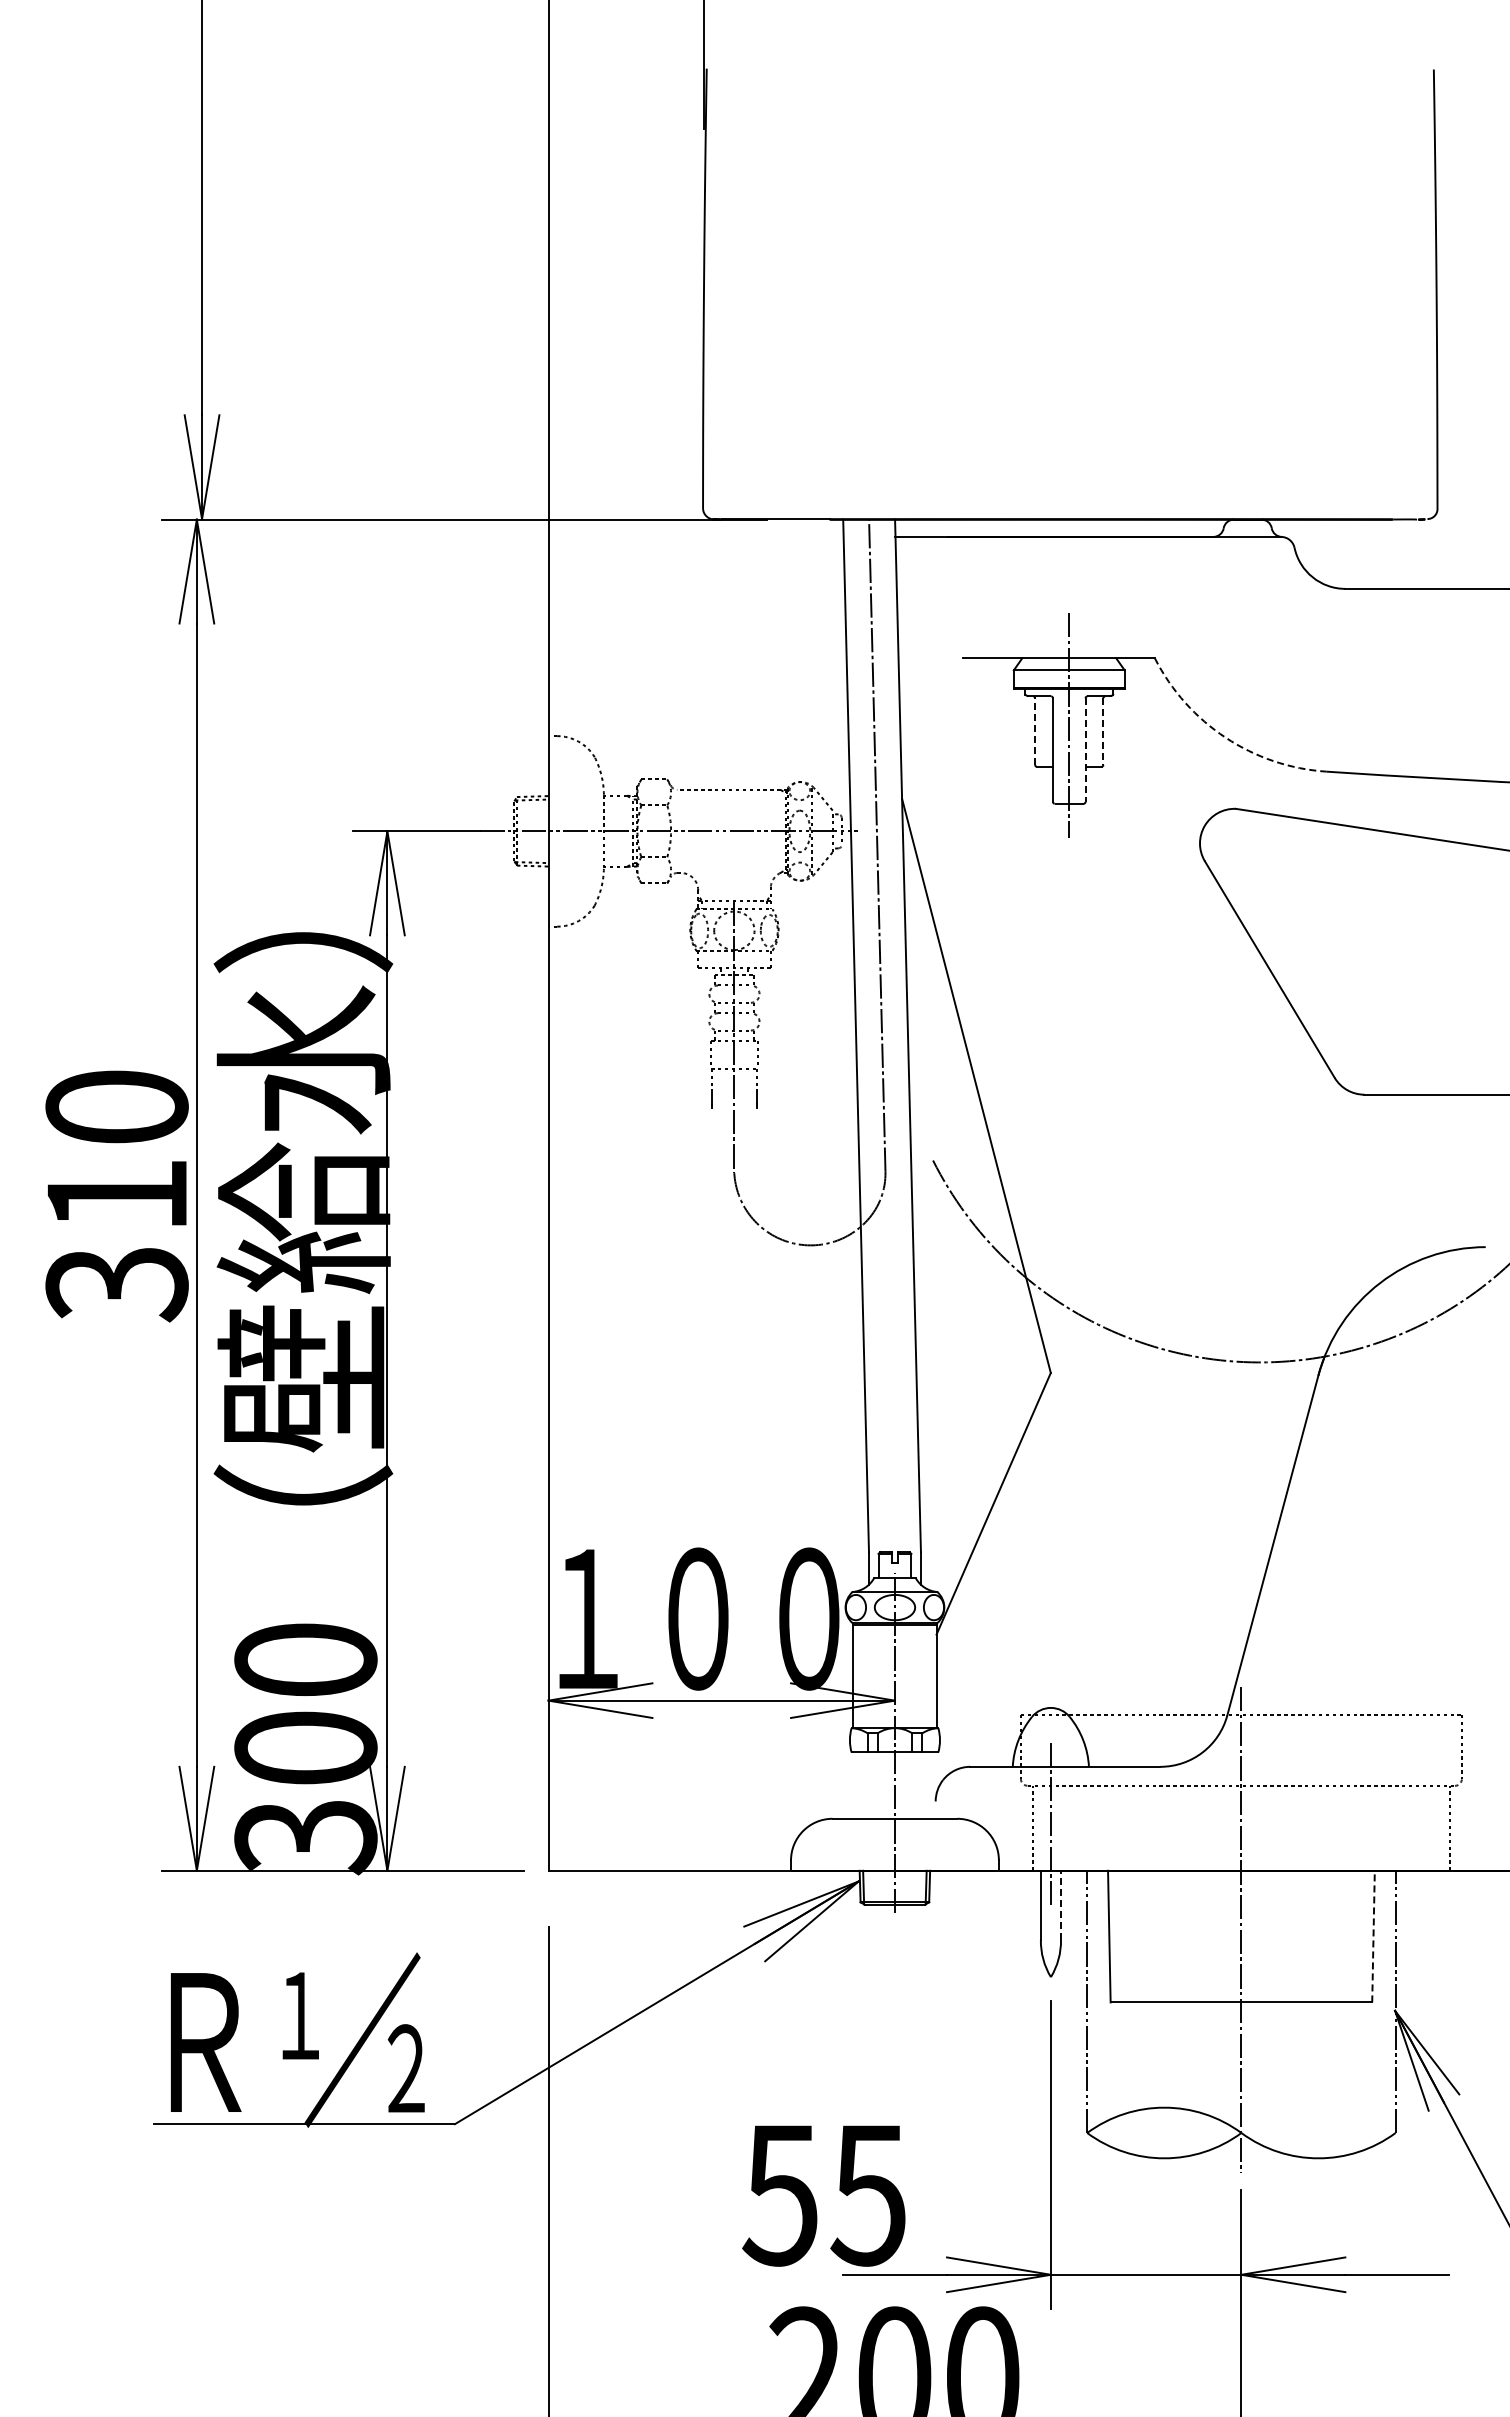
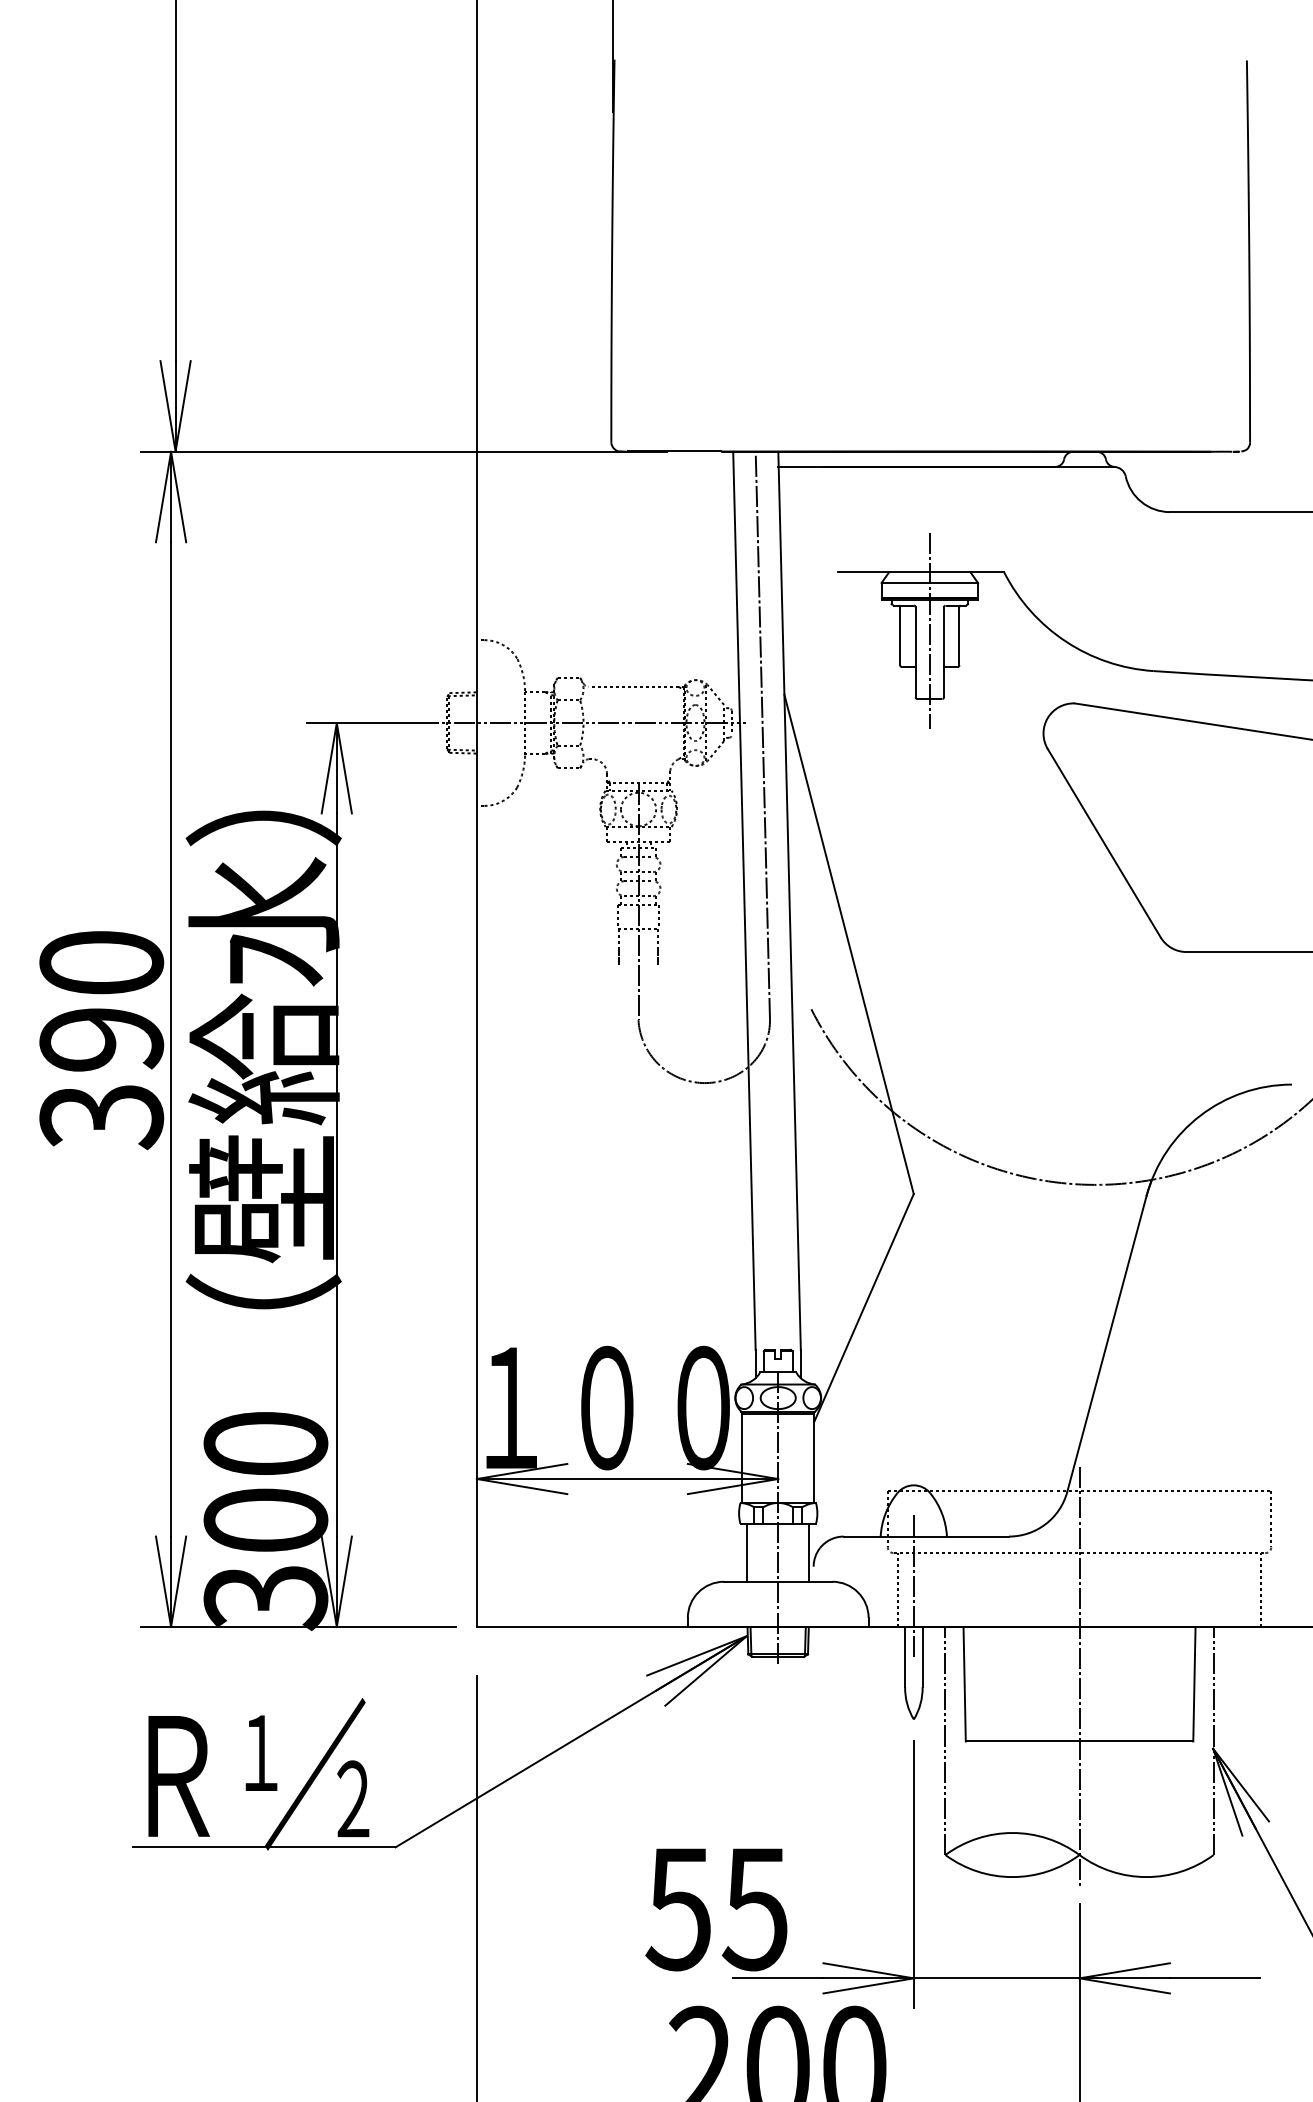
line: (1035, 731) -> (900, 636), dashed -> solid
line: (1103, 732) -> (959, 637), dashed -> solid
arc: (1225, 737) -> (1065, 641), dashed -> solid
line: (1085, 750) -> (943, 652), dashed -> solid
text: (116, 1195) -> (101, 1039), 310 -> 390
line: (859, 1785) -> (747, 1552), added
line: (930, 1785) -> (809, 1552), added
line: (1060, 1905) -> (922, 1657), dashed -> solid
line: (1373, 1936) -> (1194, 1684), dashed -> solid

